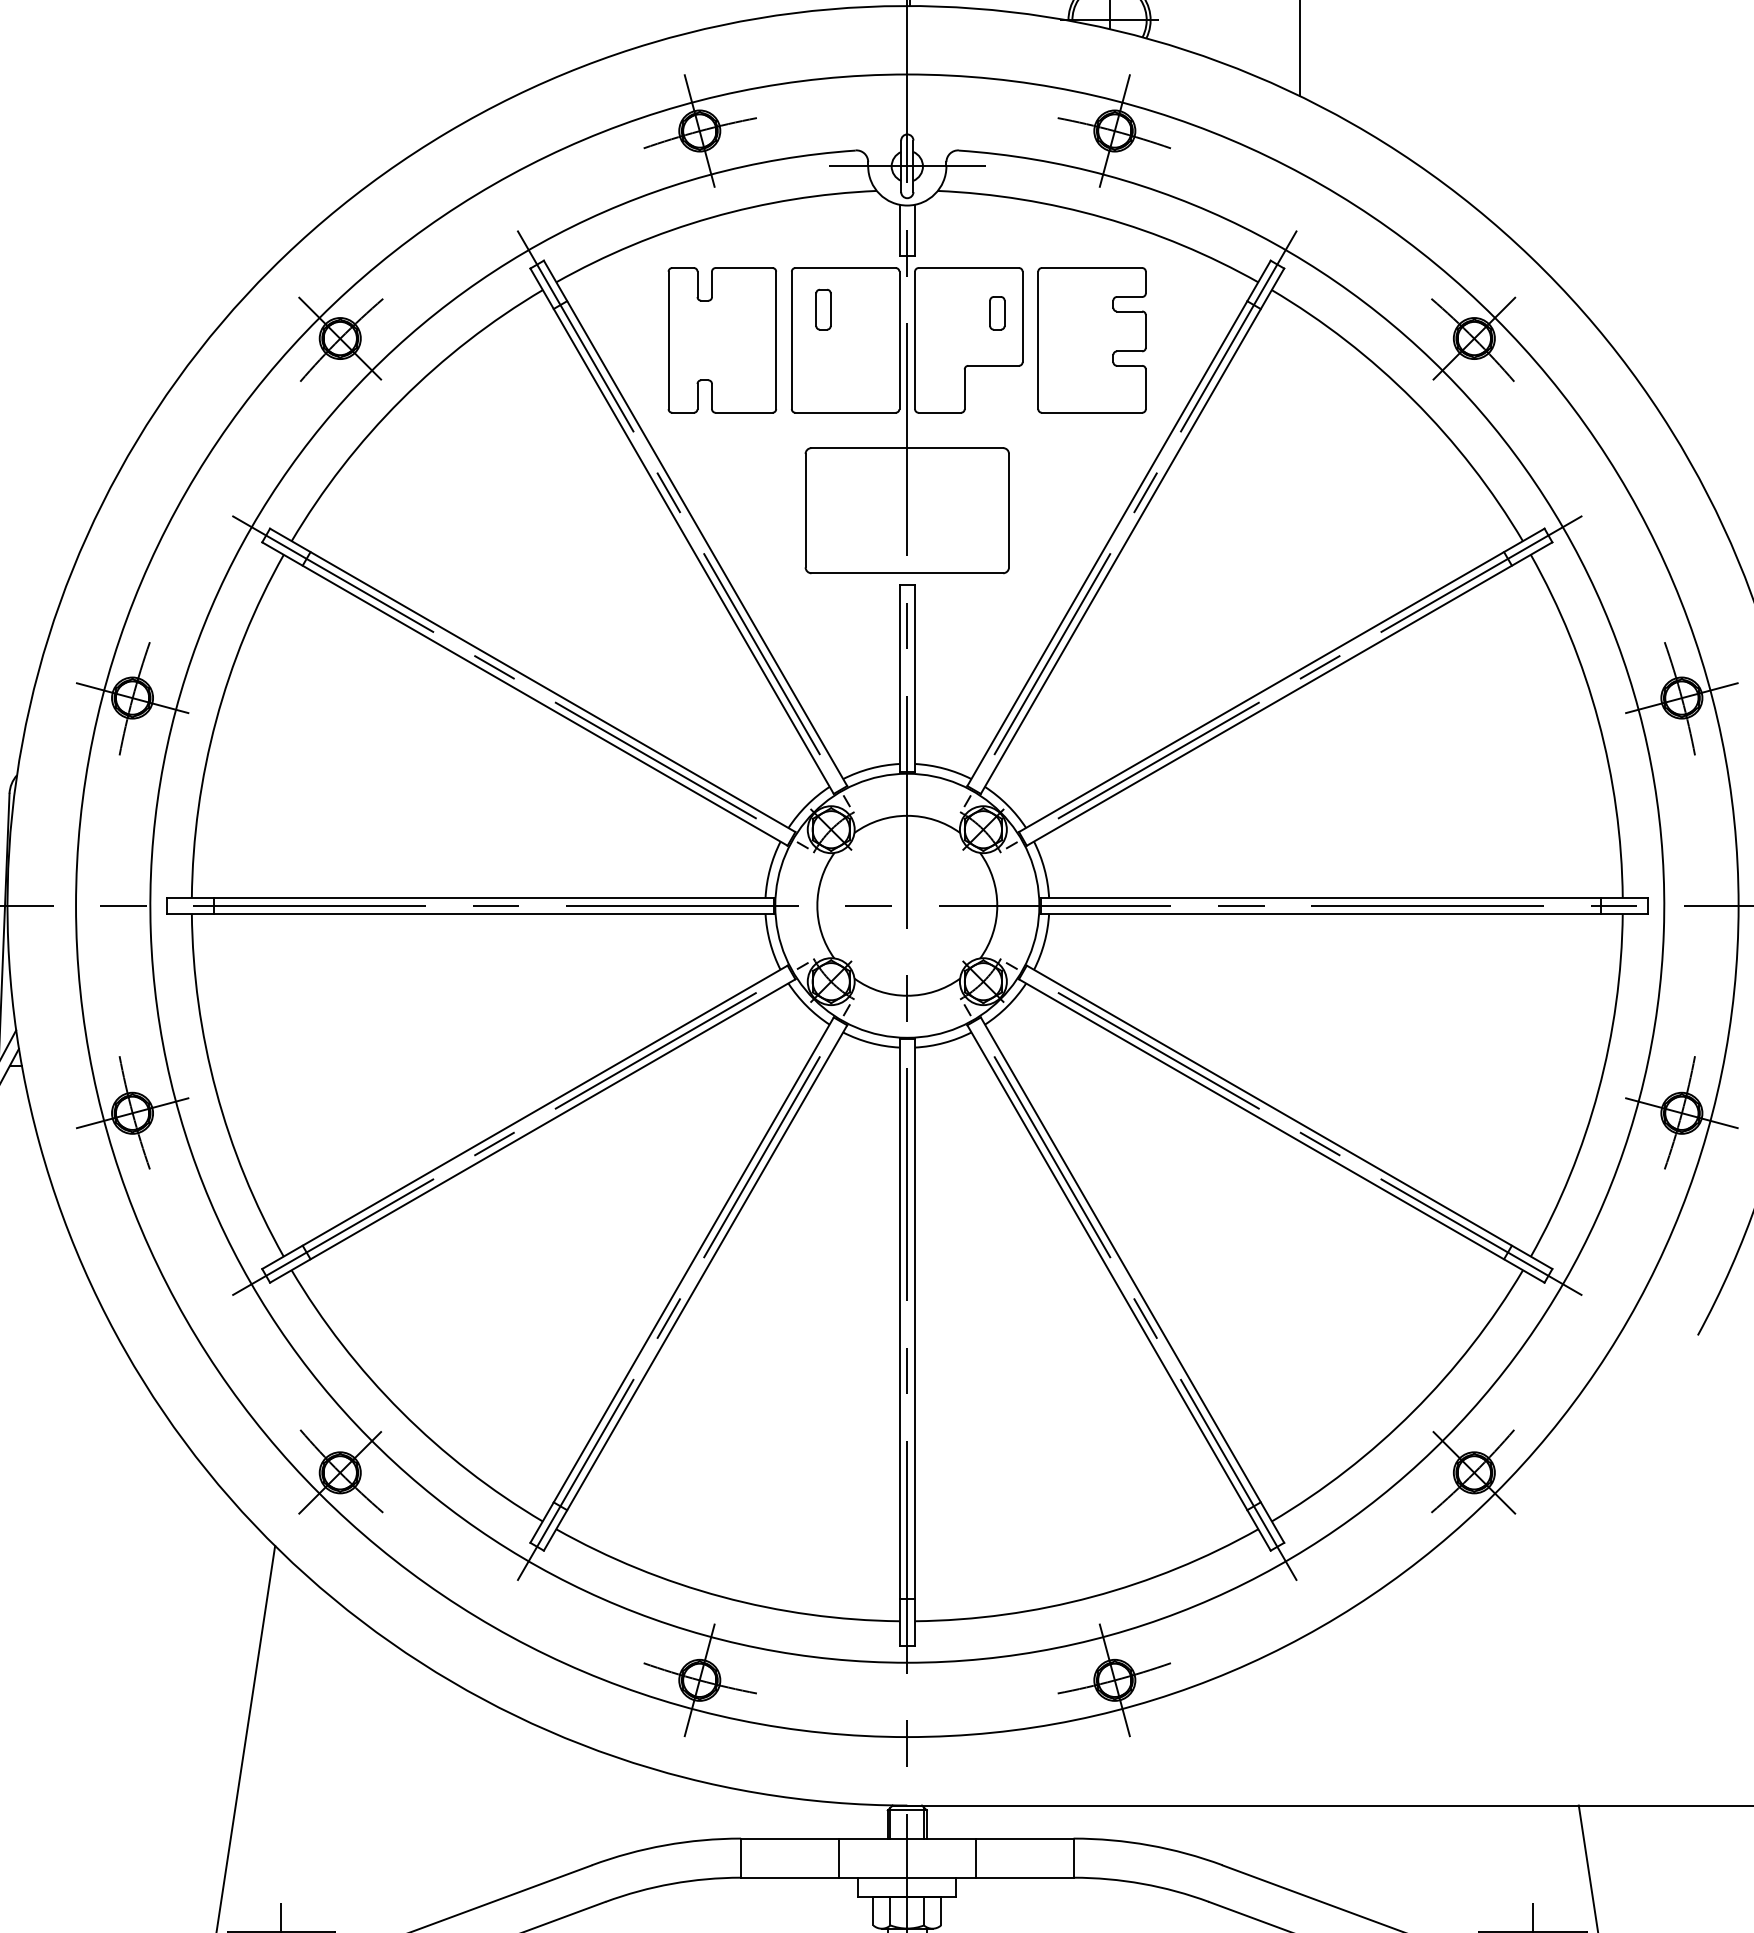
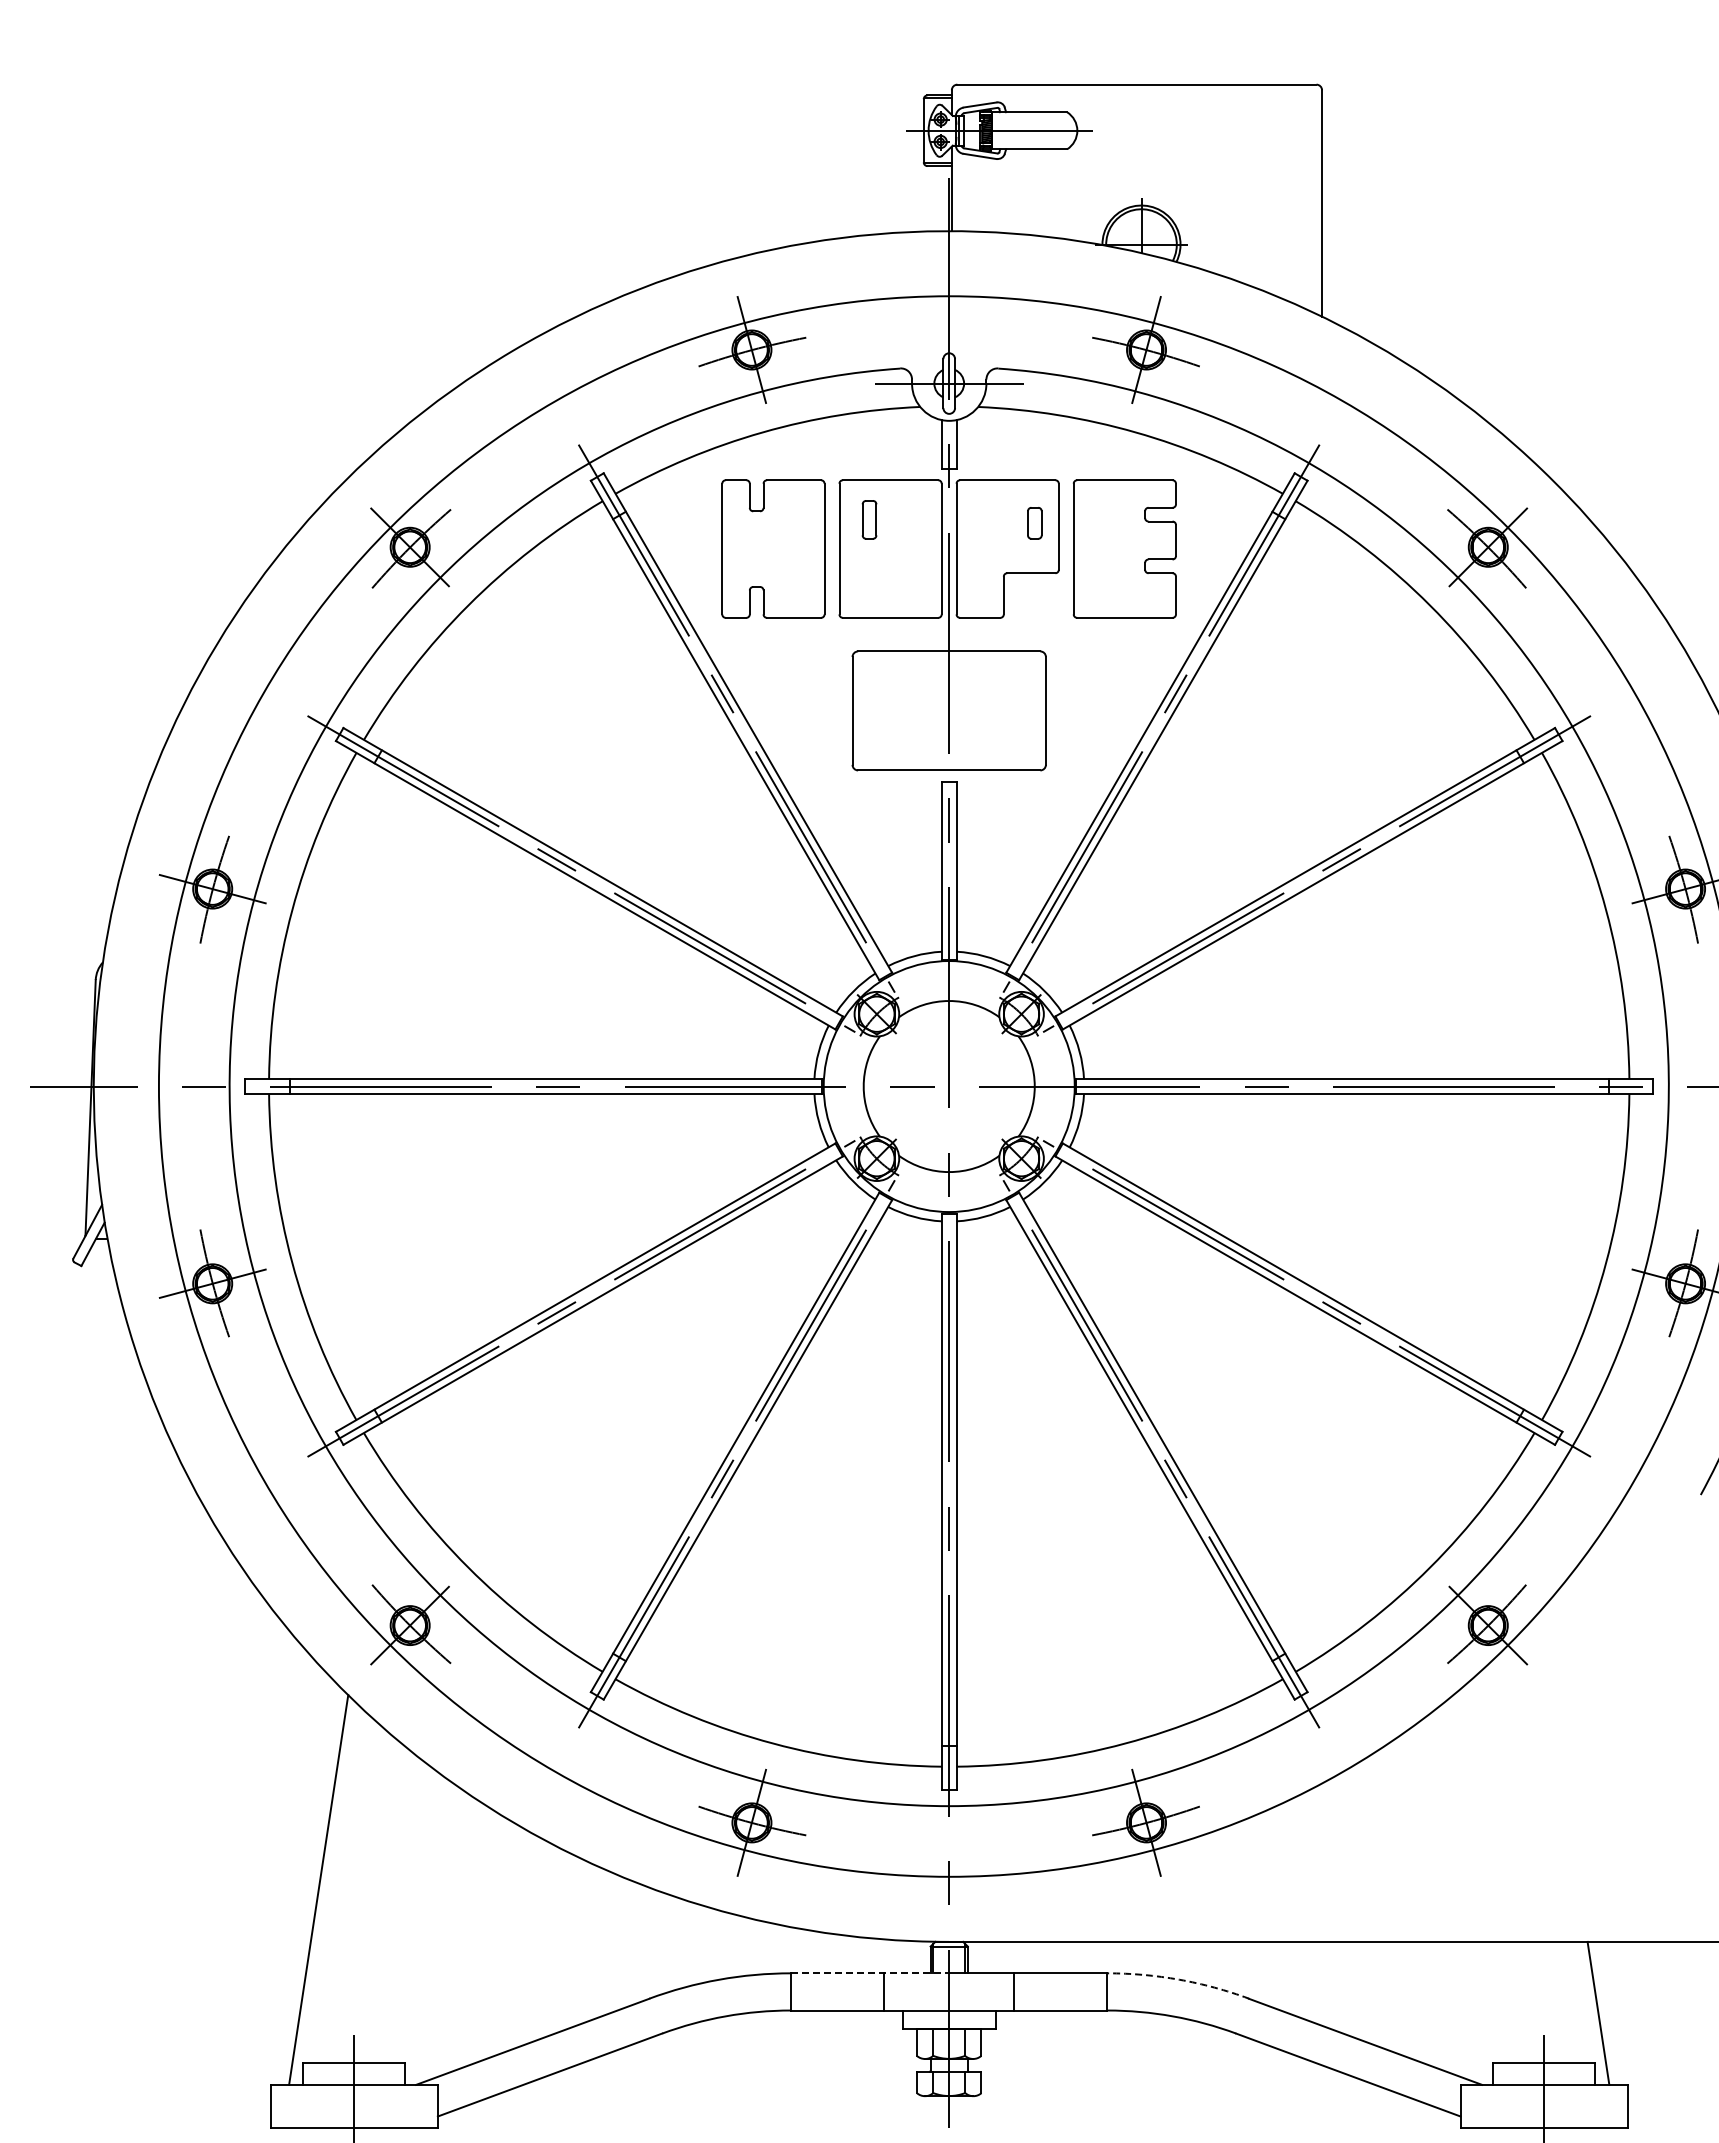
line: (824, 1838) -> (870, 1973), solid -> dashed
arc: (1149, 1845) -> (1179, 1979), solid -> dashed

